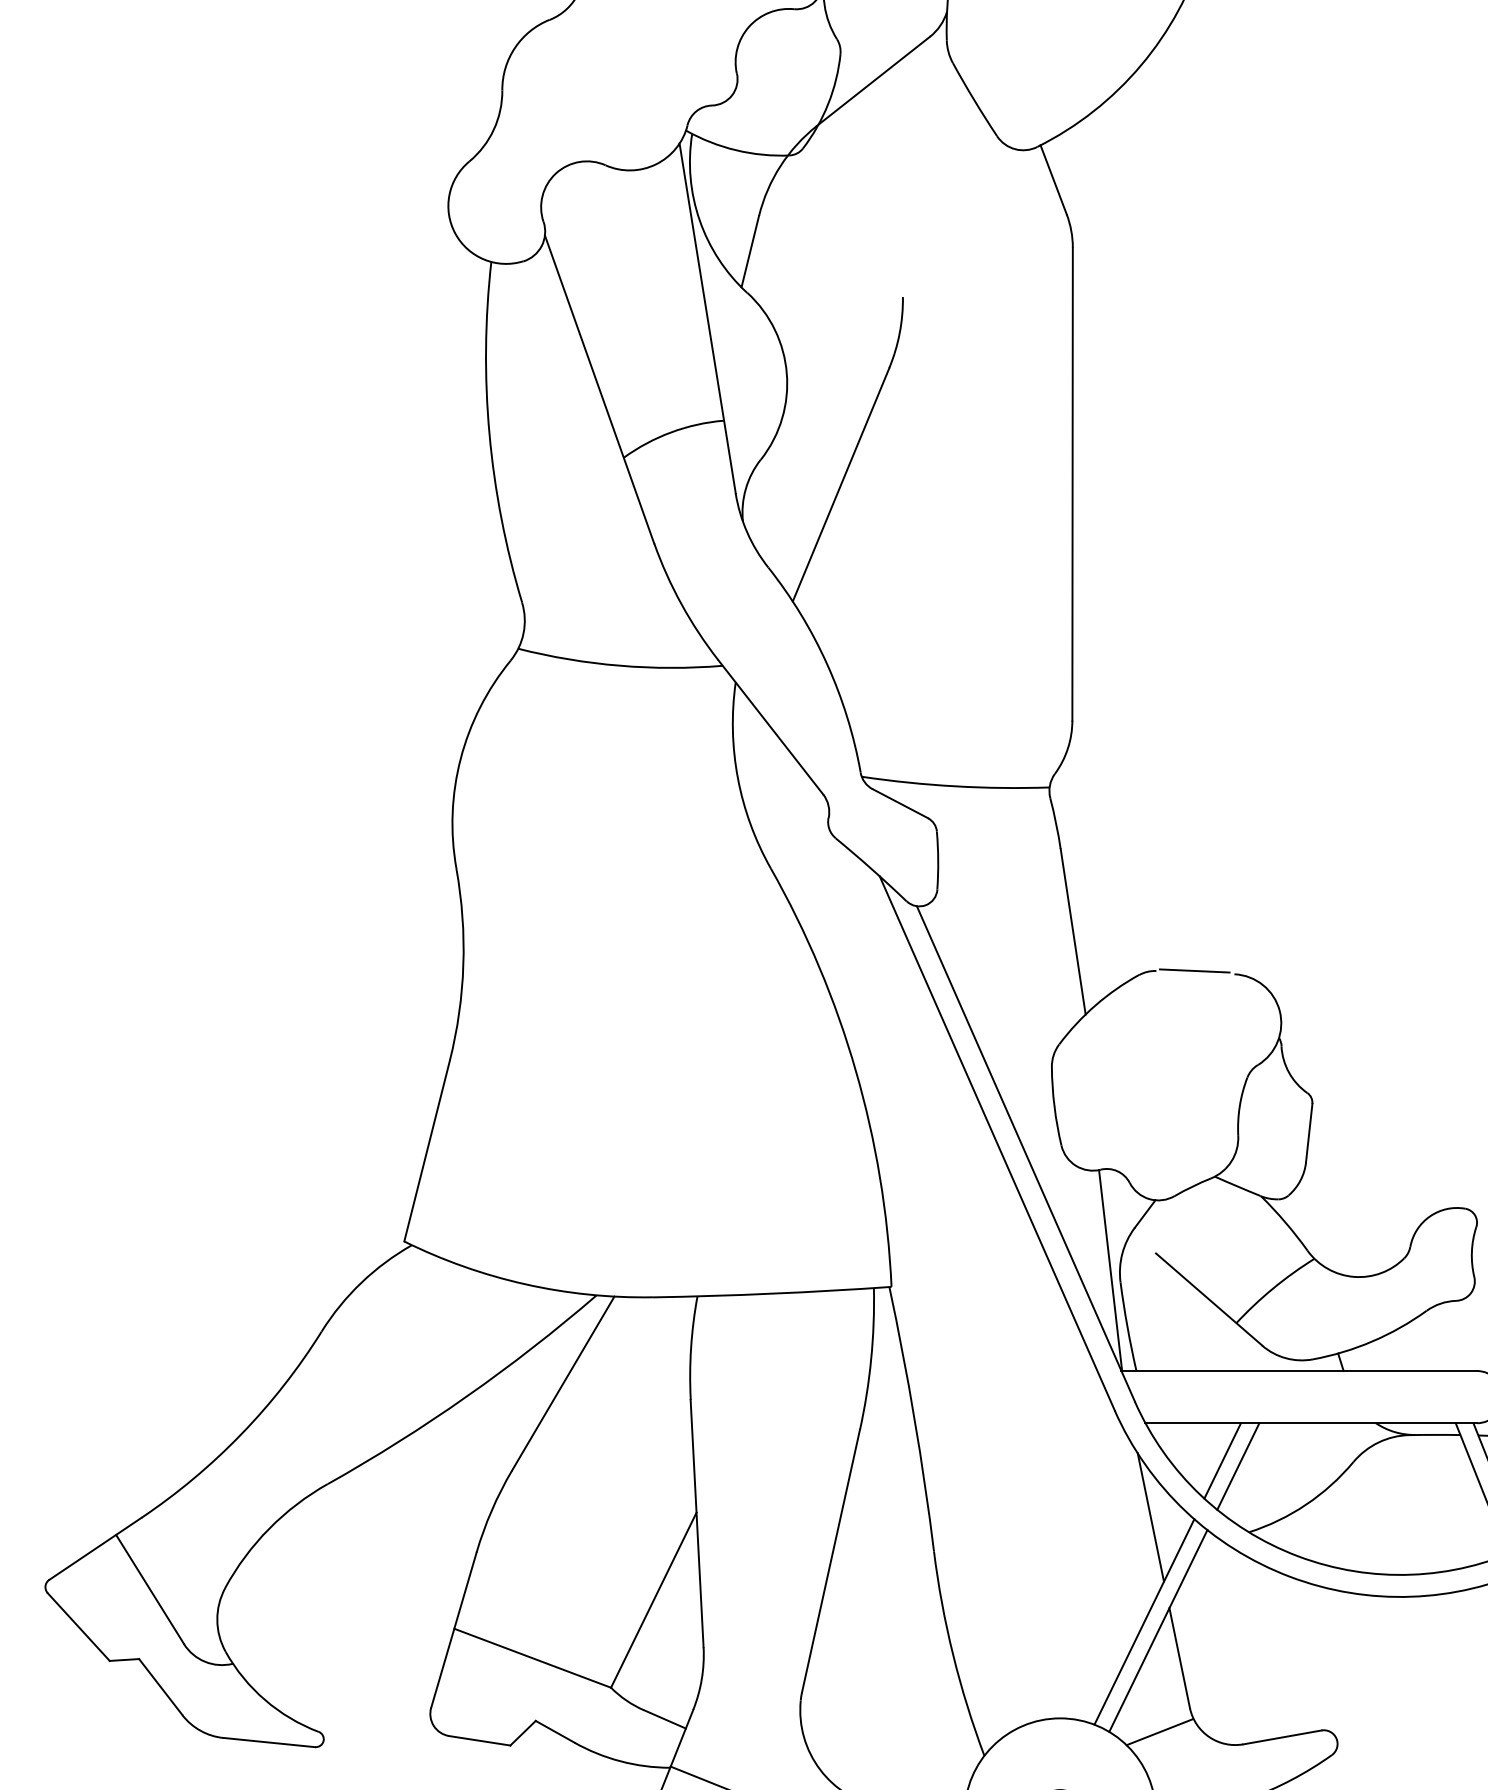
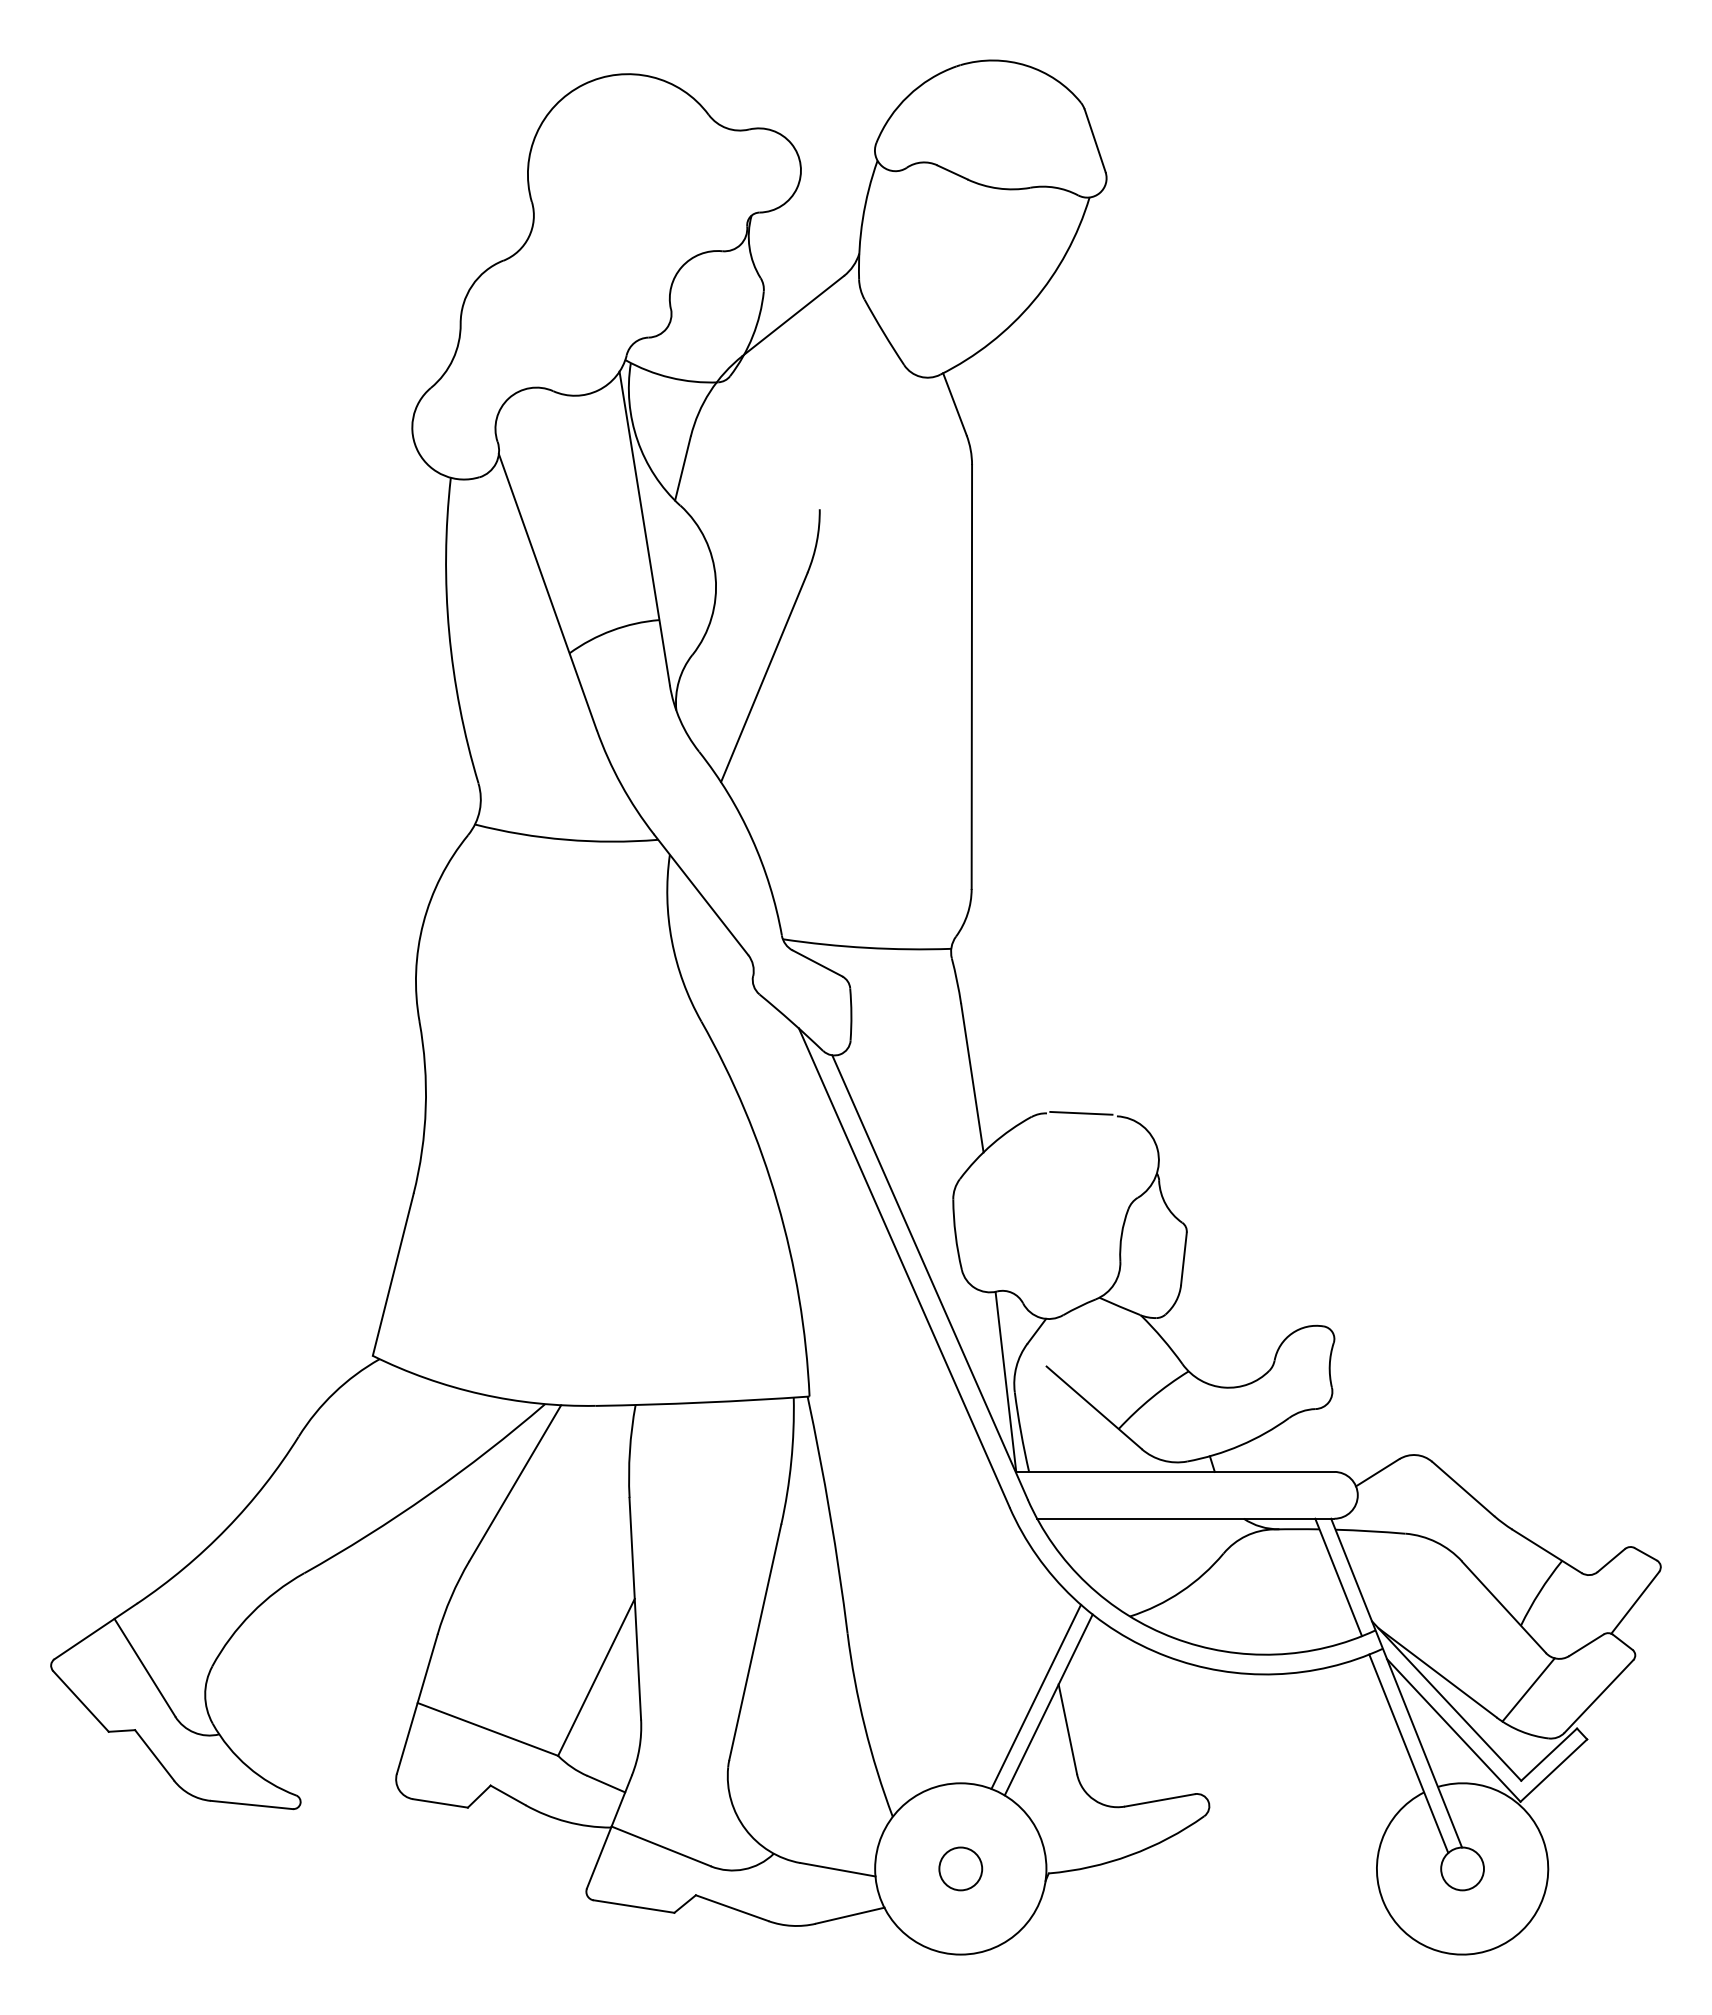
line: (1222, 1460) -> (1106, 1552), removed
line: (1238, 1466) -> (1120, 1557), removed
line: (1150, 1516) -> (1041, 1602), removed
line: (1159, 1731) -> (1049, 1795), removed

